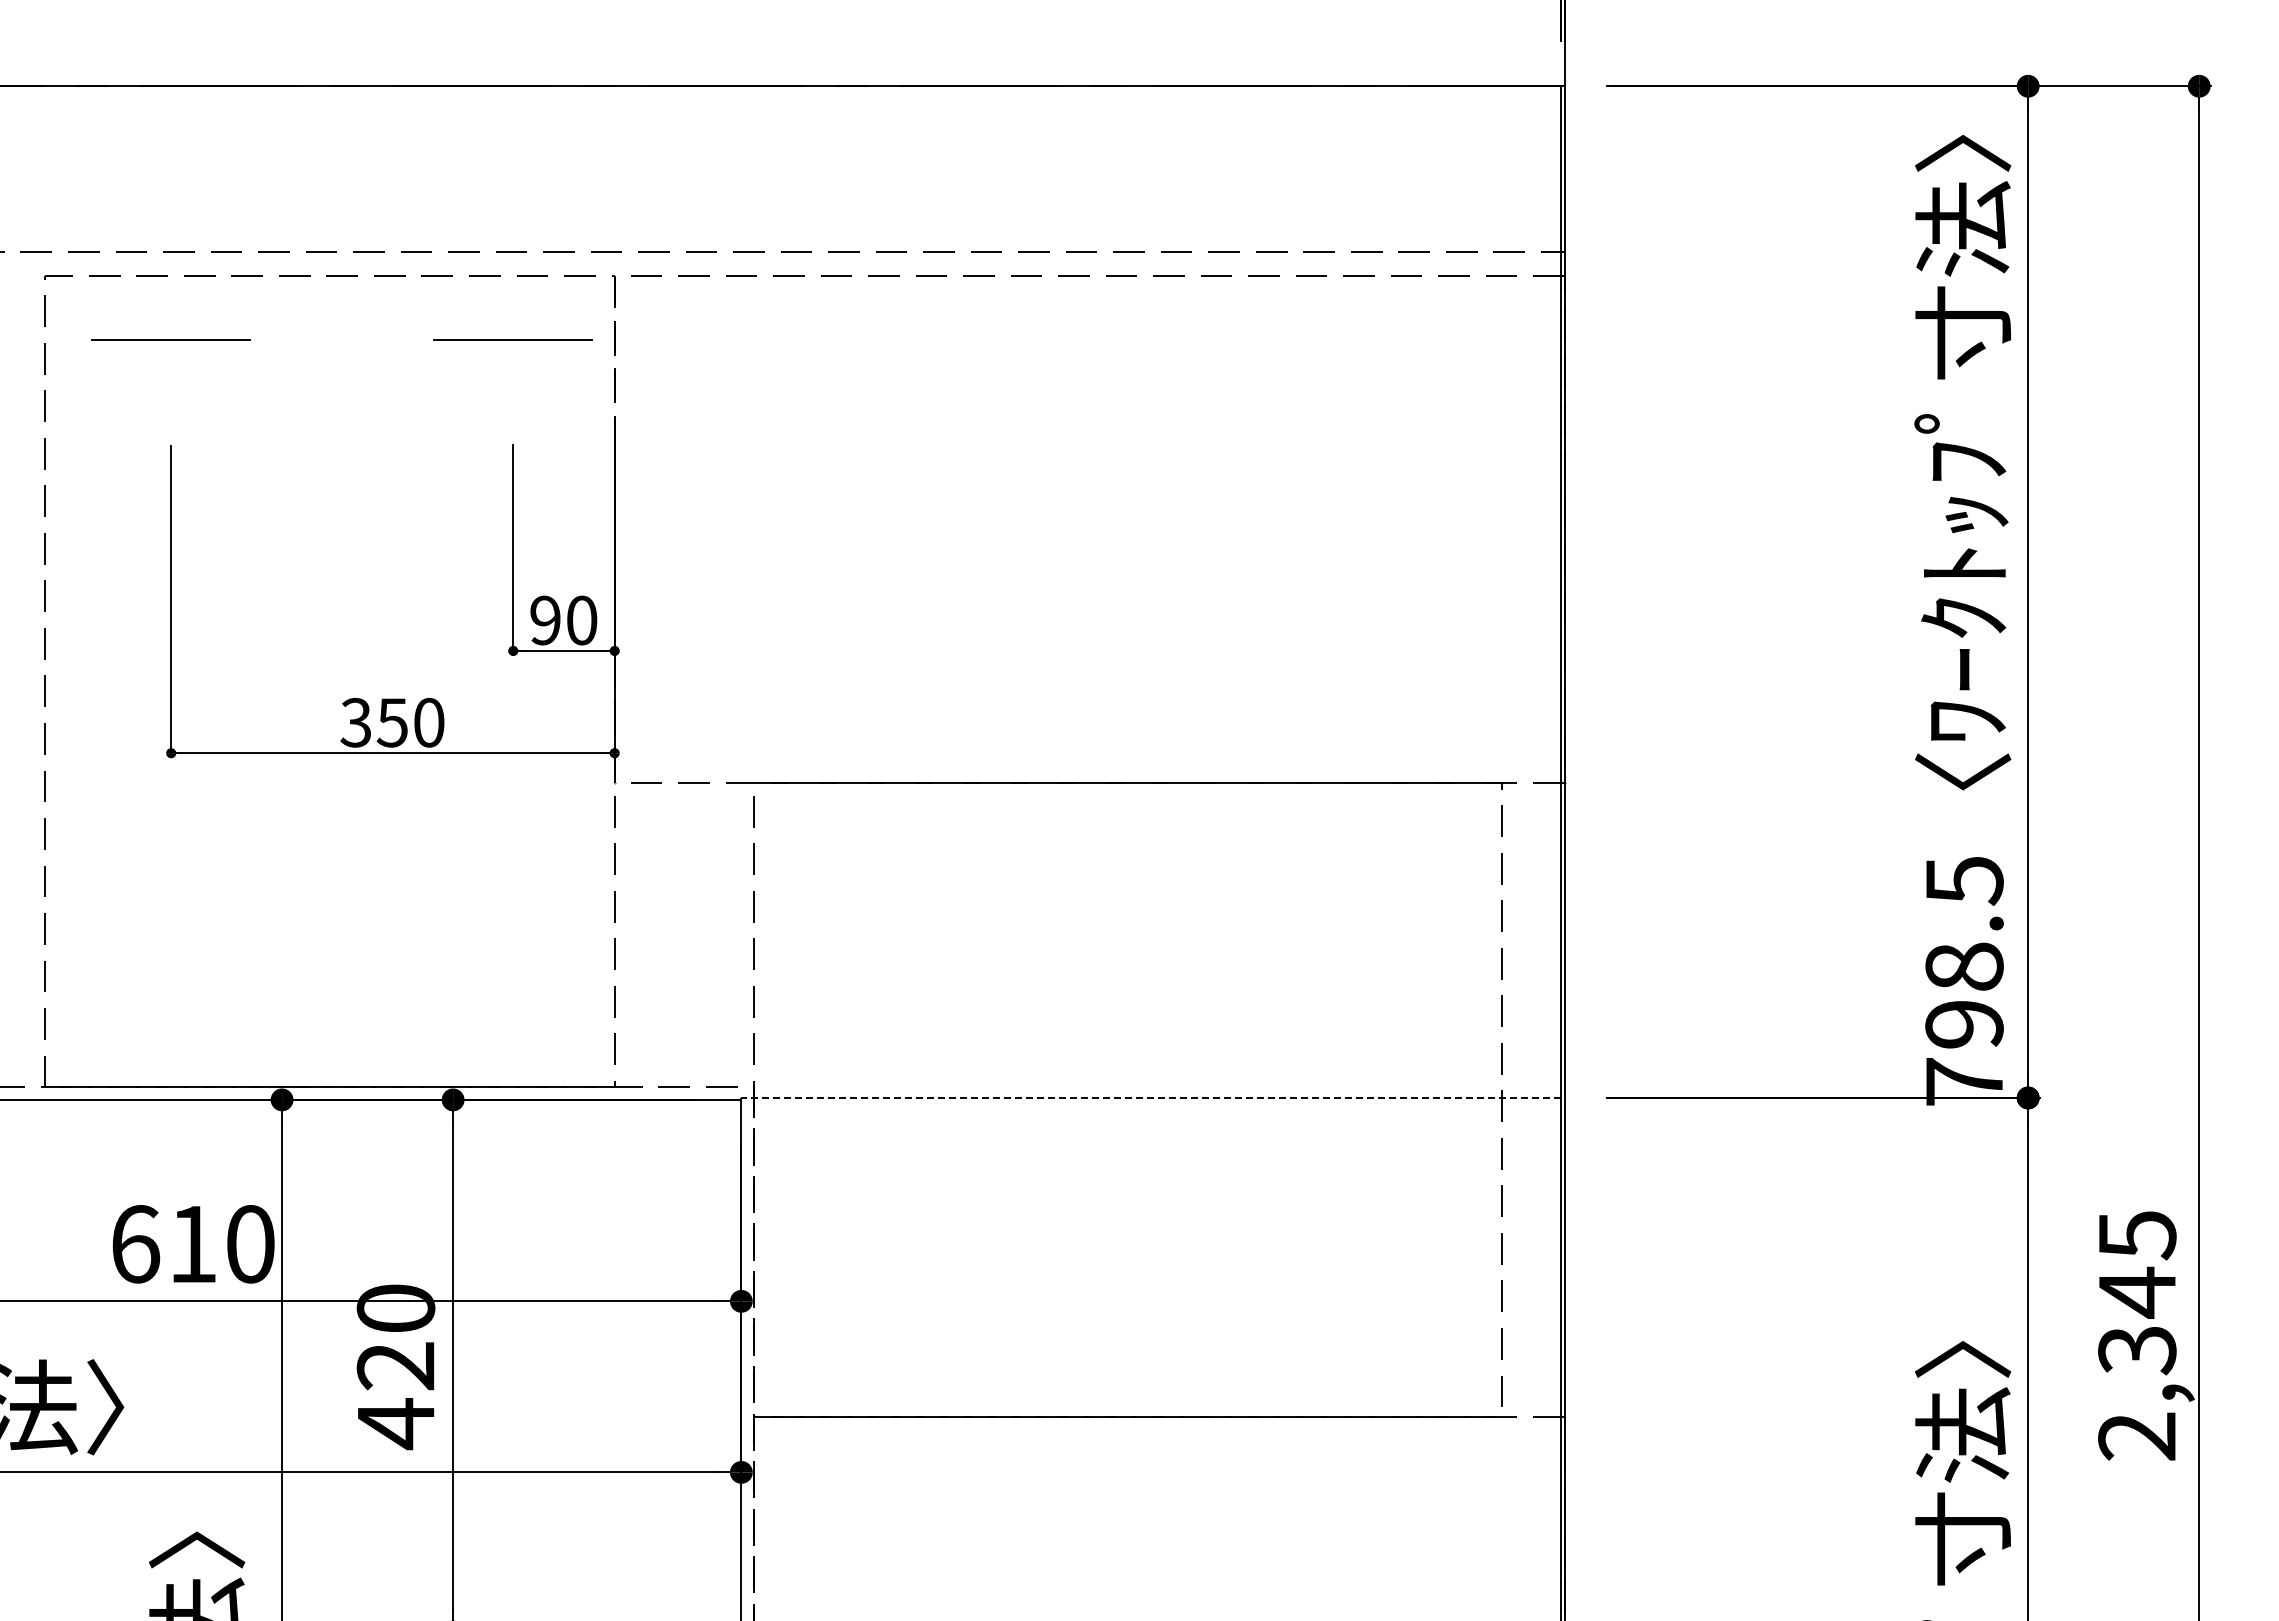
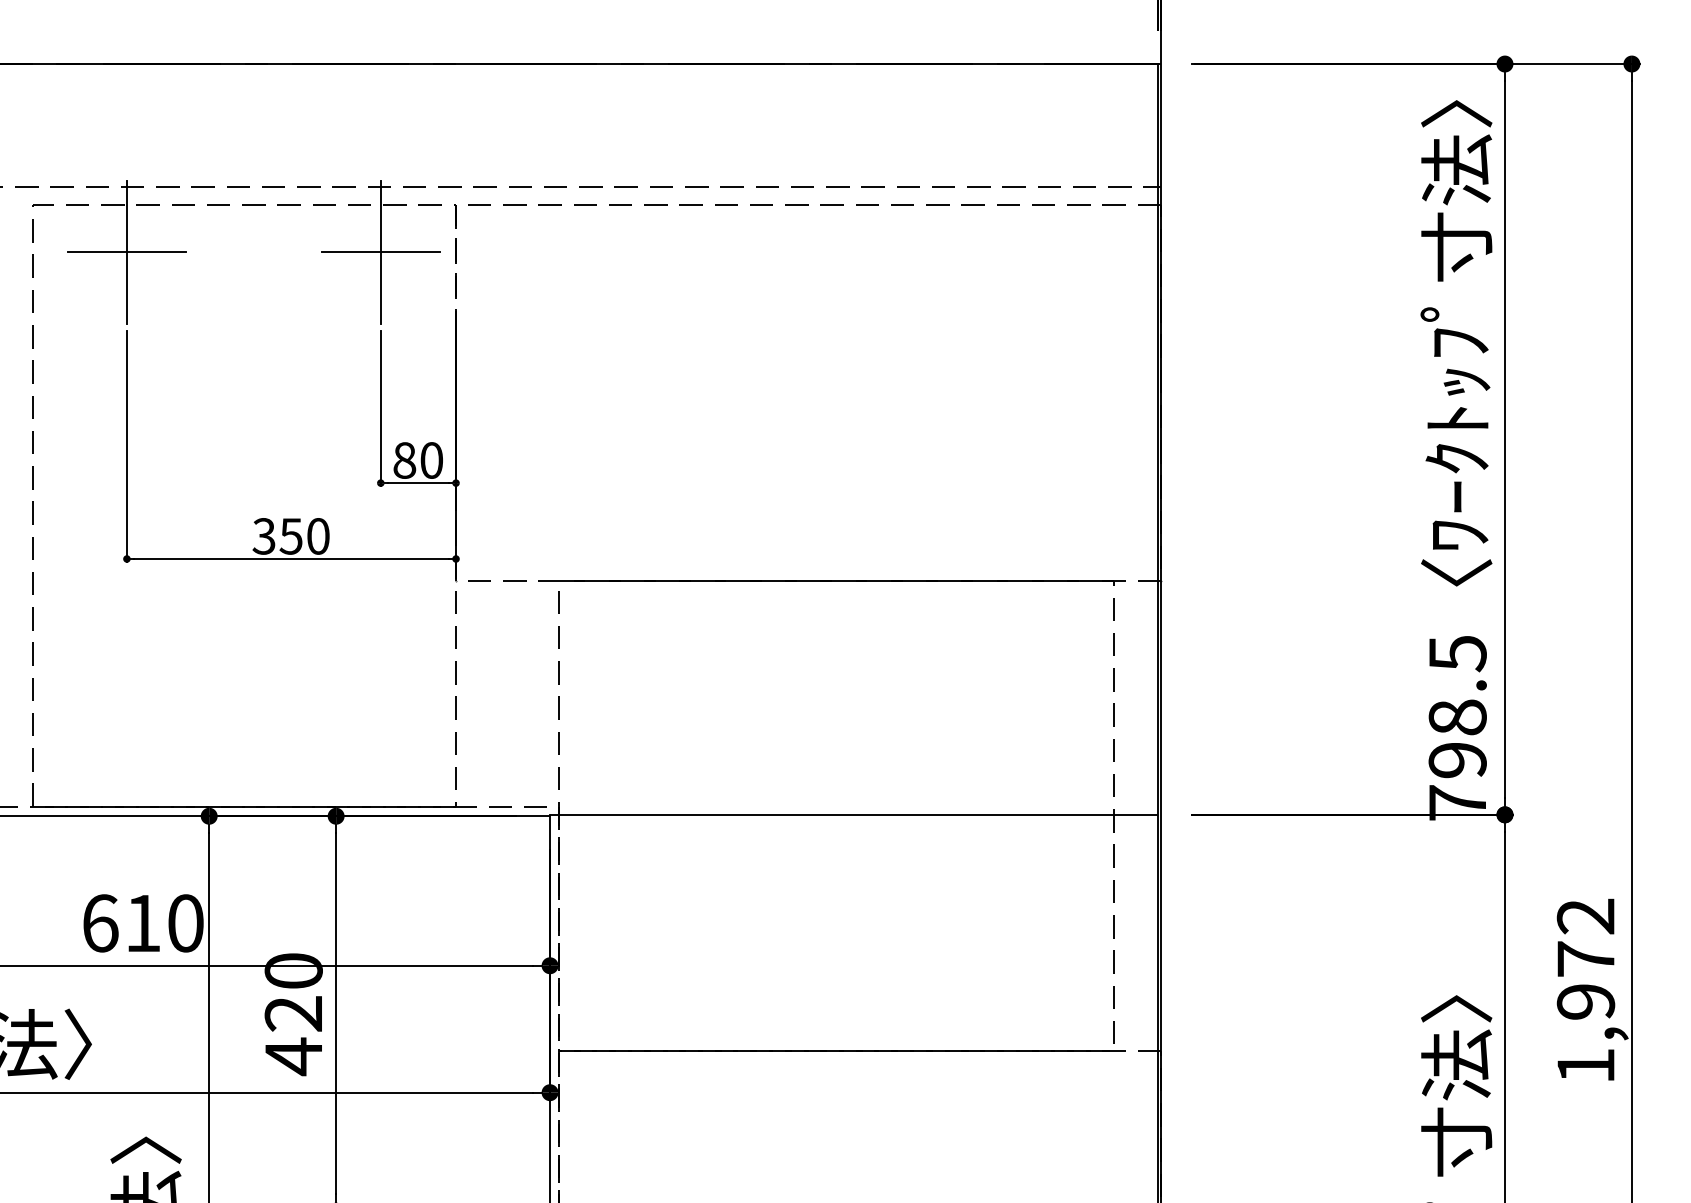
line: (171, 339) -> (127, 251), added
line: (513, 339) -> (380, 251), added
text: (545, 620) -> (404, 460), 90 -> 80
line: (1150, 1098) -> (853, 815), dashed -> solid
text: (2137, 1335) -> (1586, 991), 2,345 -> 1,972

